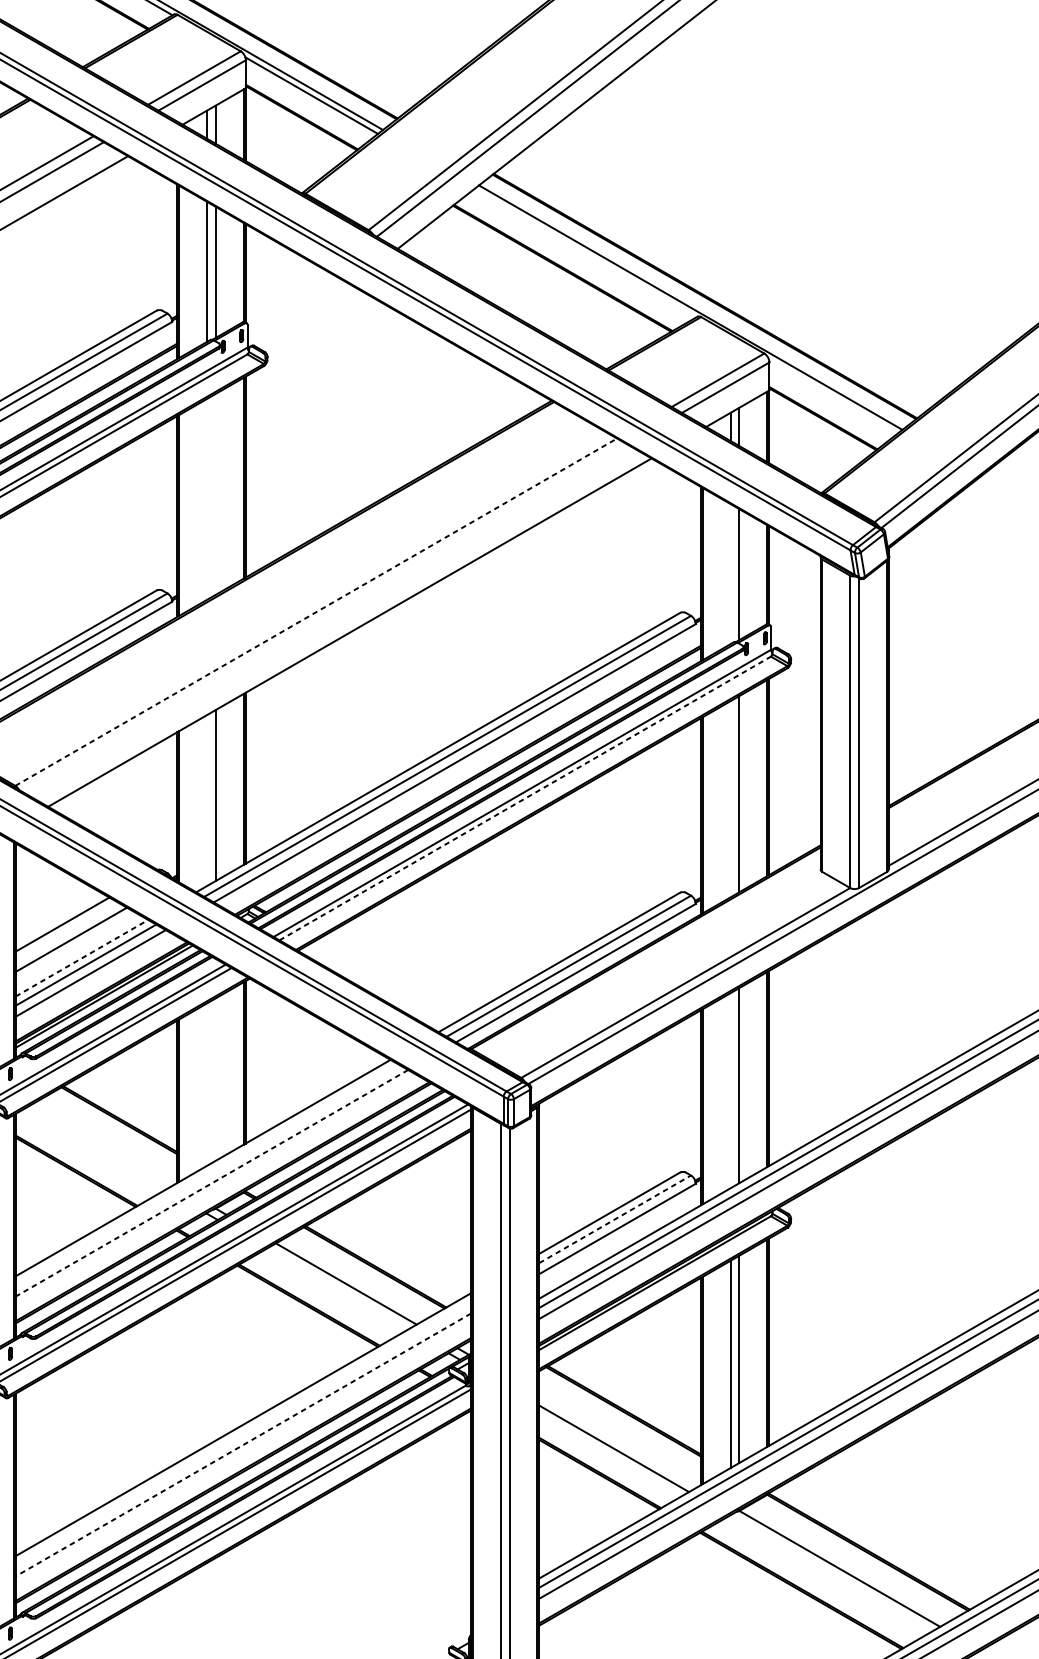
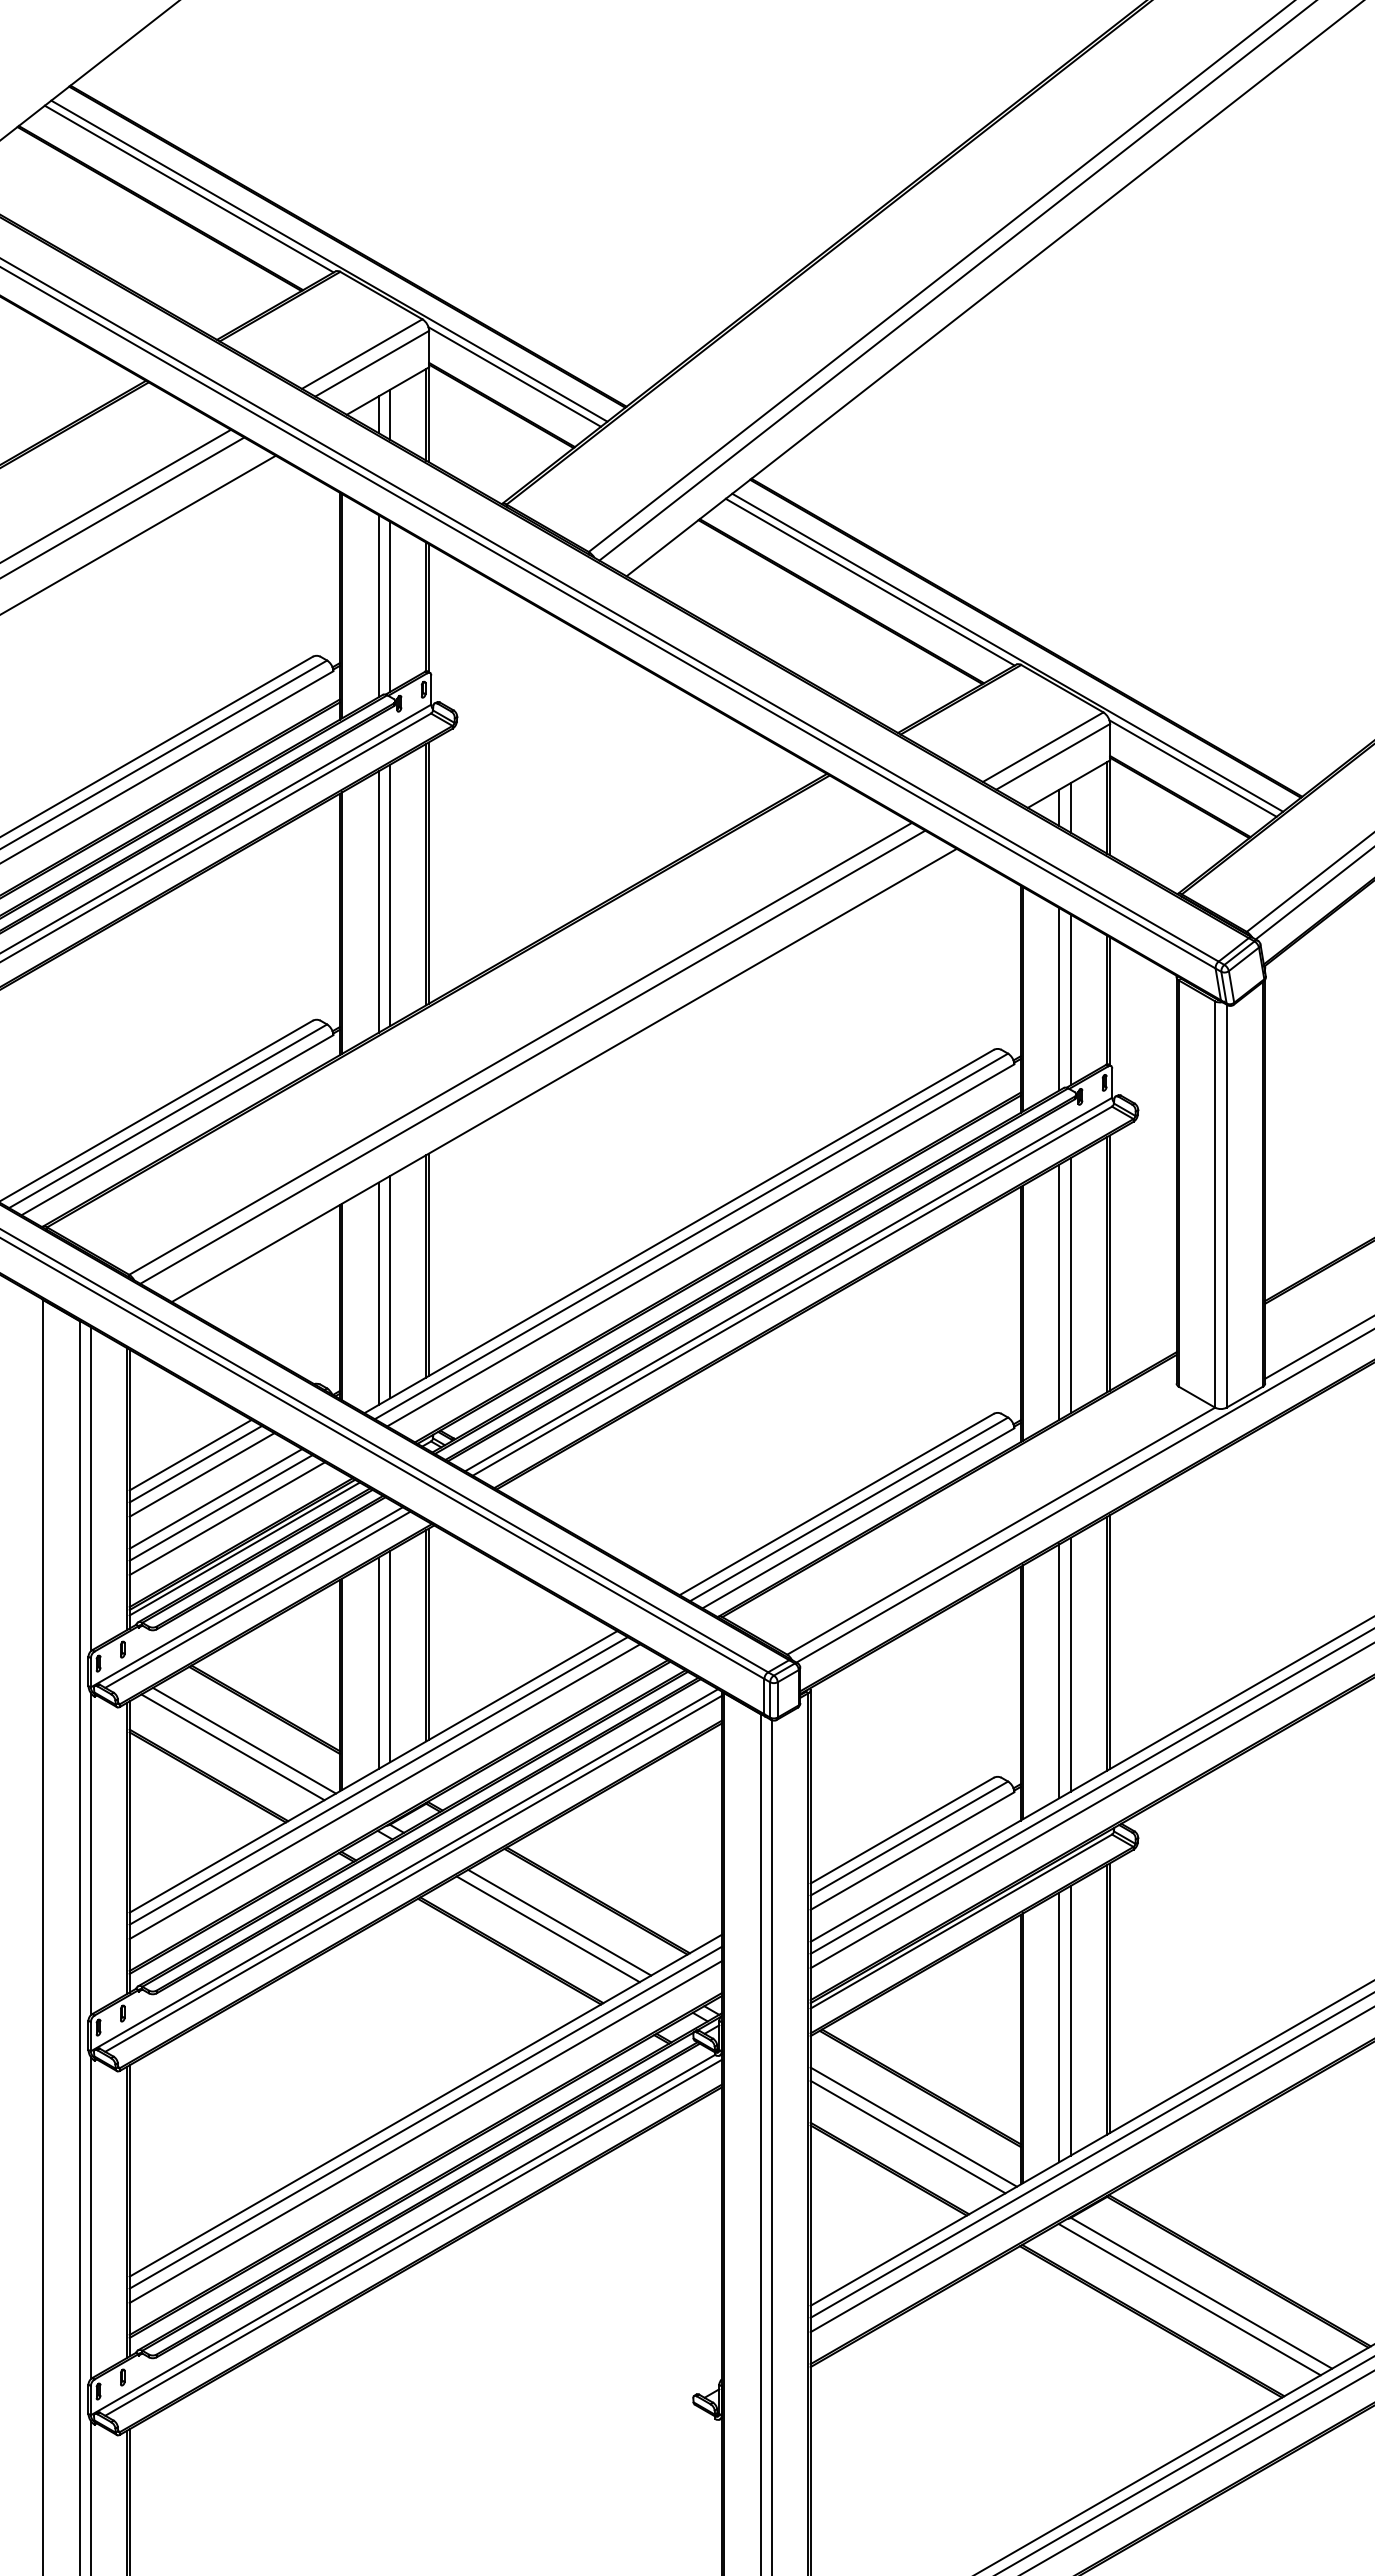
line: (584, 252) -> (869, 581), added
line: (832, 396) -> (1192, 768), added
line: (215, 494) -> (389, 895), added
line: (207, 498) -> (378, 901), added
line: (730, 574) -> (1059, 999), added
line: (316, 611) -> (520, 1048), dashed -> solid
line: (325, 618) -> (532, 1056), added
line: (525, 797) -> (792, 1290), dashed -> solid
line: (730, 798) -> (1059, 1291), added
line: (207, 800) -> (378, 1293), added
line: (66, 931) -> (195, 1464), added
line: (81, 957) -> (215, 1498), dashed -> solid
line: (215, 1079) -> (389, 1656), added
line: (207, 1084) -> (378, 1663), added
line: (730, 1090) -> (1059, 1671), added
line: (103, 1143) -> (244, 1740), added
line: (94, 1149) -> (232, 1747), added
line: (207, 1174) -> (378, 1780), added
line: (211, 1183) -> (384, 1791), dashed -> solid
line: (615, 1219) -> (909, 1838), dashed -> solid
line: (336, 1289) -> (547, 1929), added
line: (243, 1433) -> (425, 2117), added
line: (618, 1440) -> (913, 2126), added
line: (243, 1445) -> (425, 2132), dashed -> solid
line: (830, 1573) -> (1189, 2299), added

